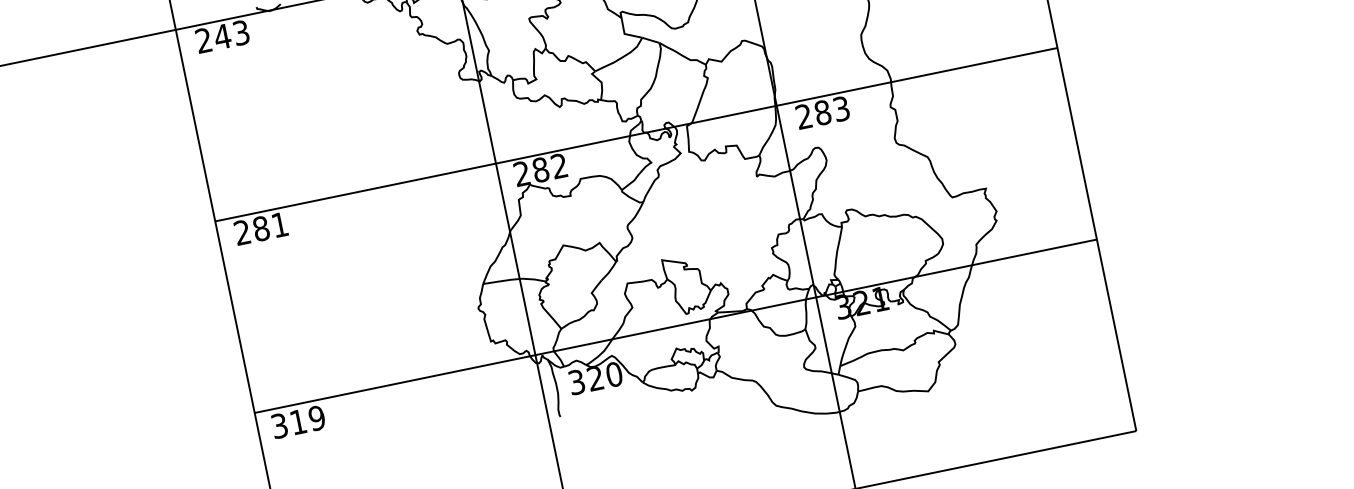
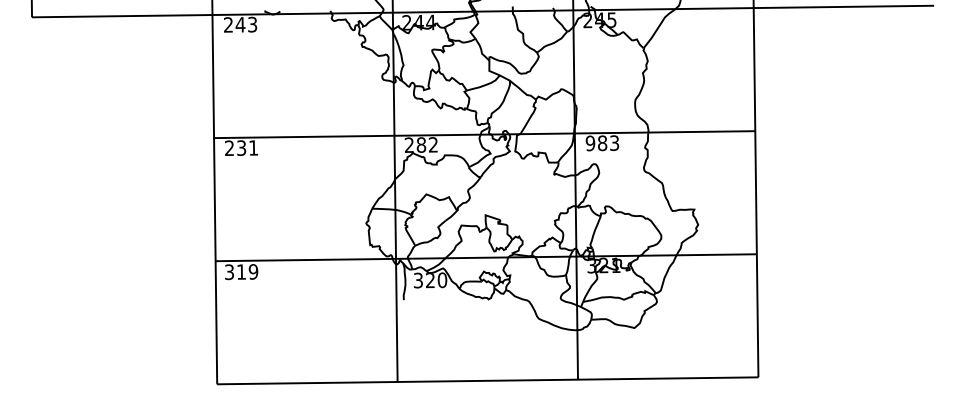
text: (804, 116) -> (590, 143), 283 -> 983
text: (260, 227) -> (241, 147), 281 -> 231

